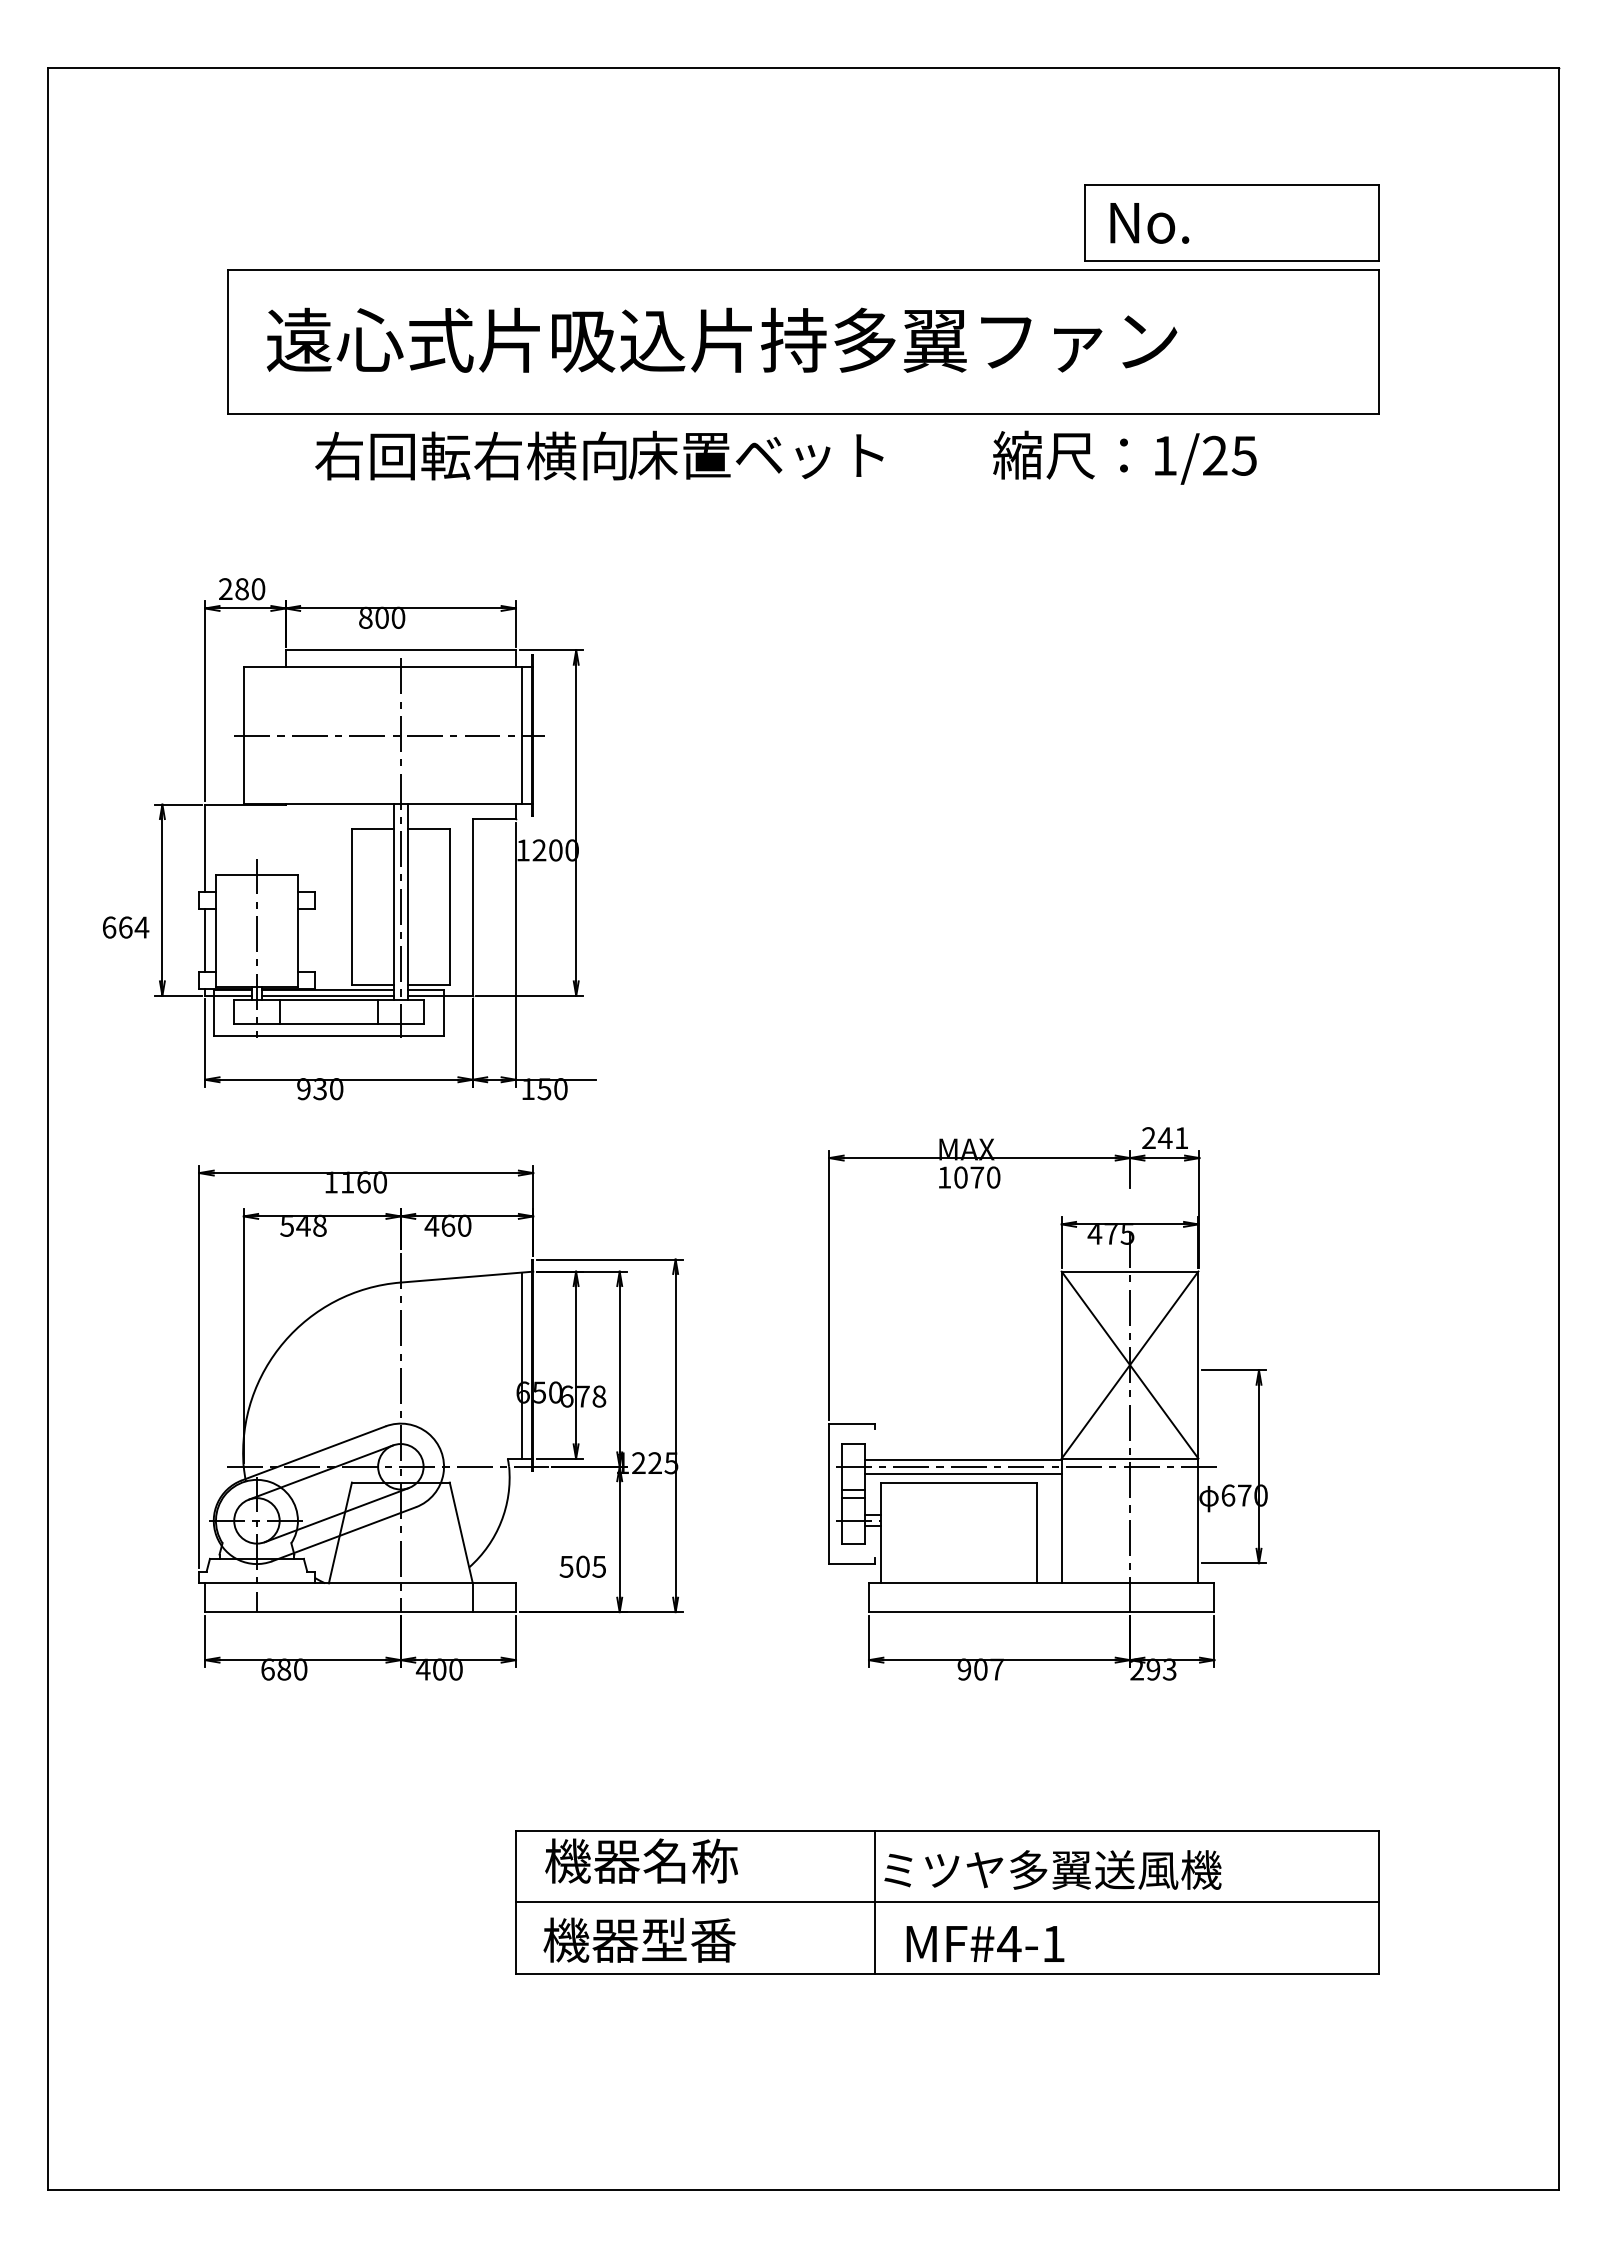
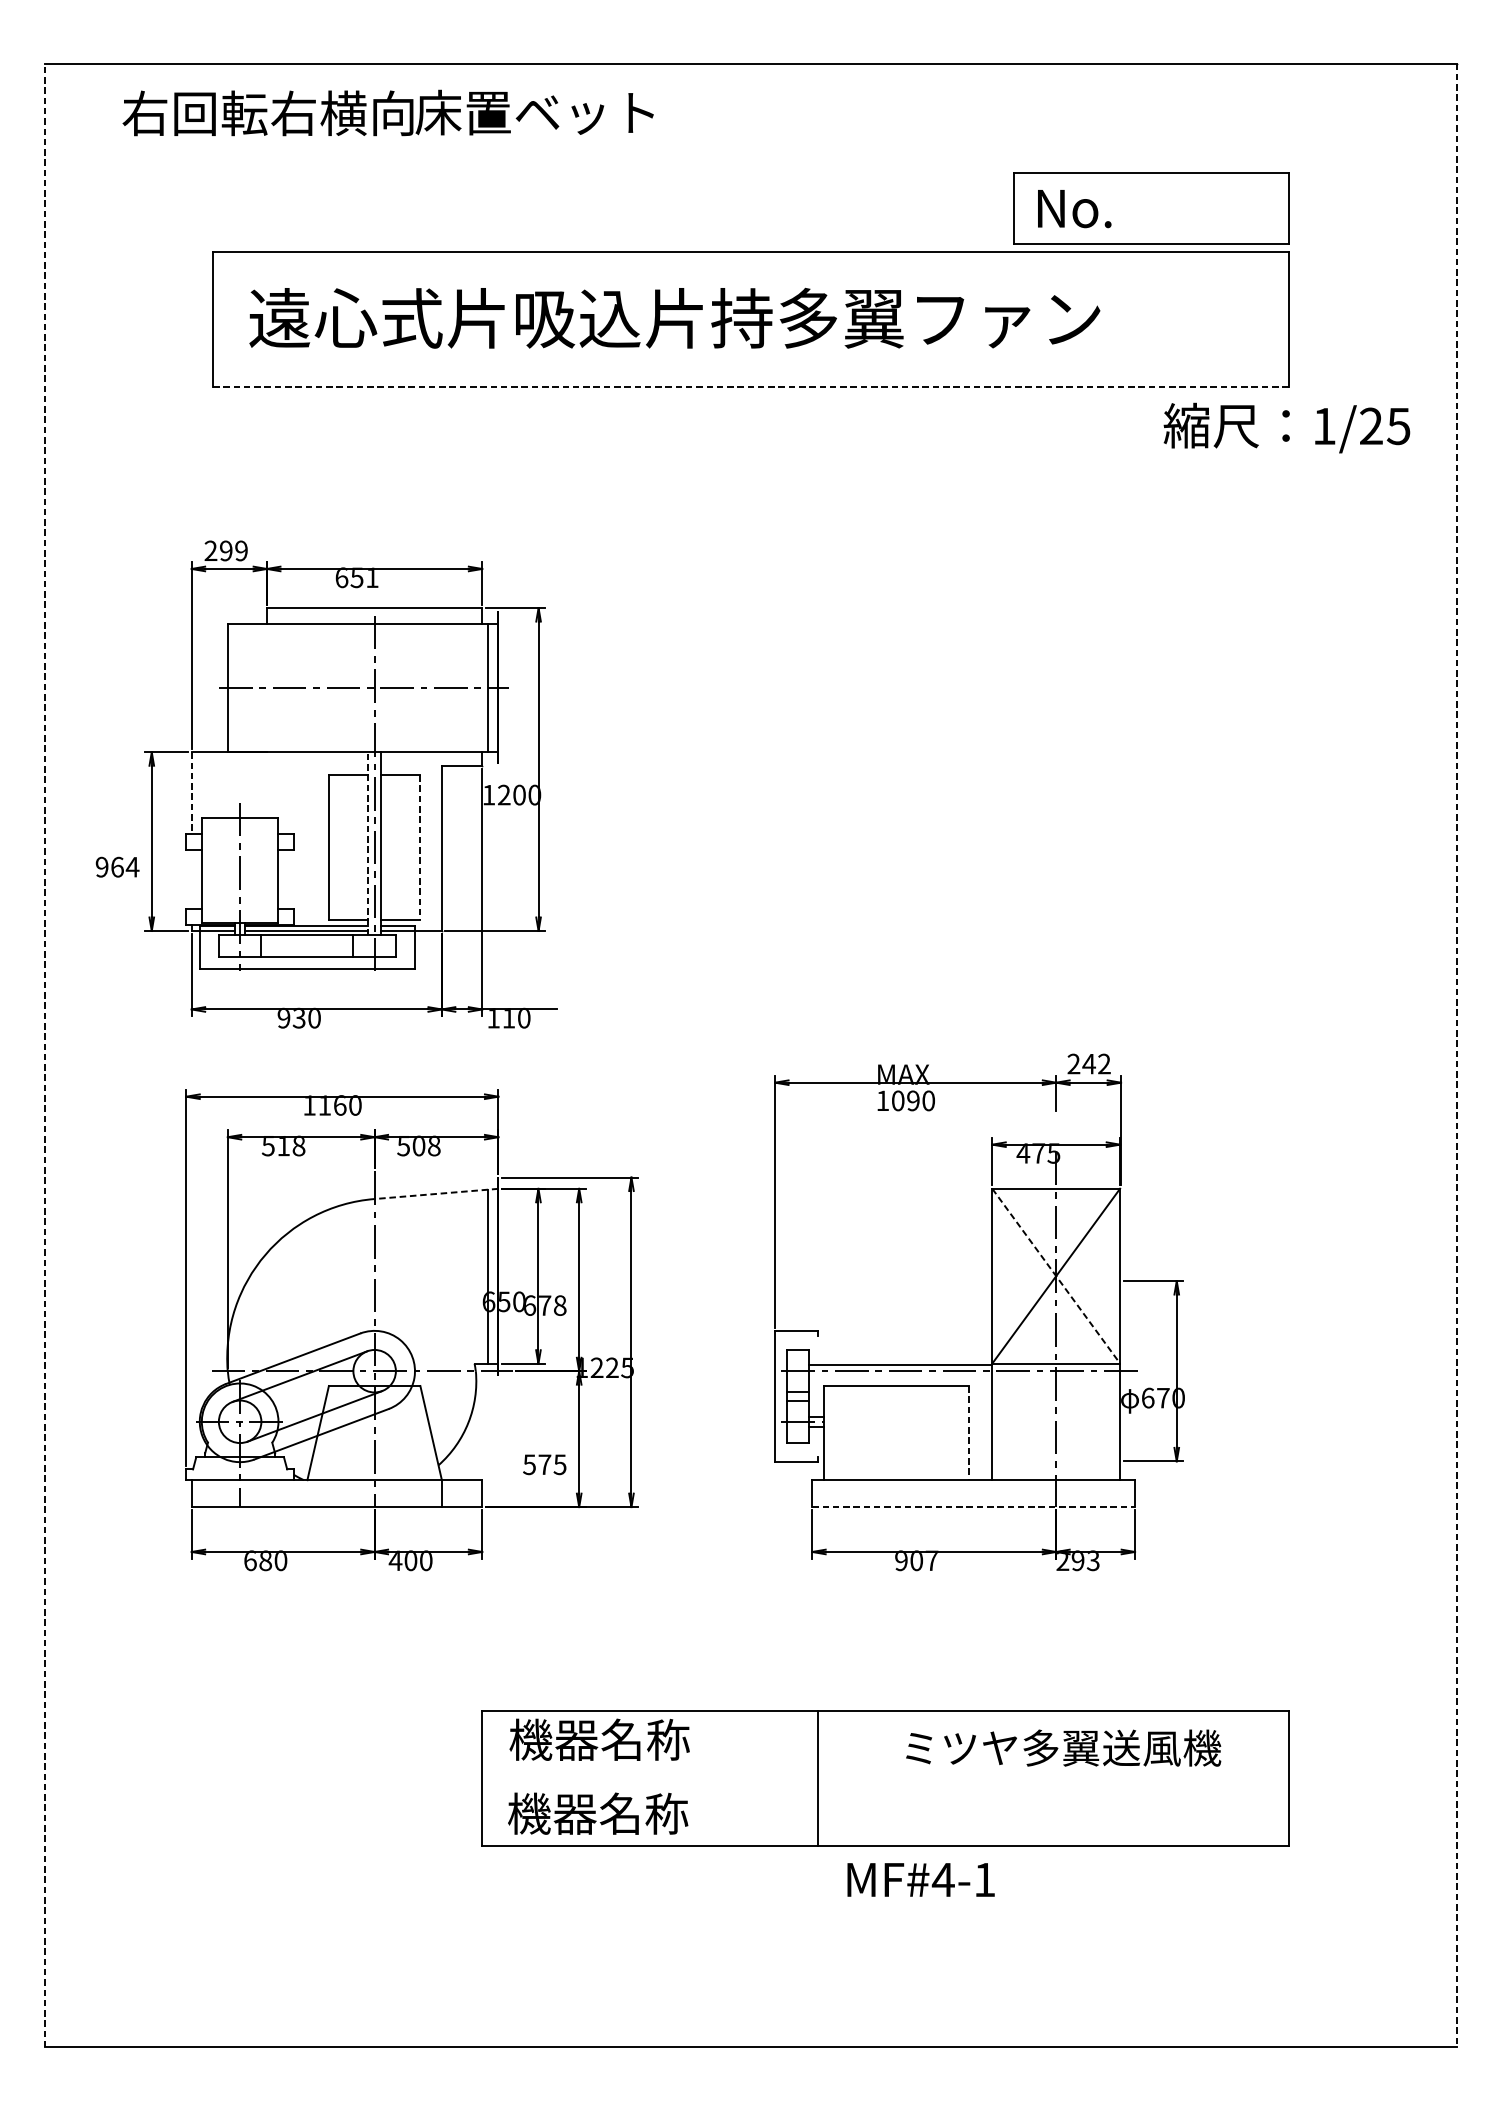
line: (803, 413) -> (751, 386), solid -> dashed
text: (599, 455) -> (388, 112), moved
text: (1124, 457) -> (1286, 427), moved
text: (250, 589) -> (234, 551), 280 -> 299
text: (382, 617) -> (357, 577), 800 -> 651
line: (205, 848) -> (192, 793), solid -> dashed
line: (393, 901) -> (367, 842), solid -> dashed
line: (449, 906) -> (420, 847), solid -> dashed
text: (109, 927) -> (102, 867), 664 -> 964
line: (205, 940) -> (192, 879), removed
text: (544, 1089) -> (508, 1018), 150 -> 110
line: (48, 1128) -> (45, 1055), solid -> dashed
line: (1558, 1129) -> (1456, 1055), solid -> dashed
text: (1181, 1137) -> (1104, 1063), 241 -> 242
text: (977, 1177) -> (913, 1100), 1070 -> 1090
text: (447, 1225) -> (418, 1145), 460 -> 508
text: (303, 1226) -> (283, 1146), 548 -> 518
line: (466, 1277) -> (436, 1194), solid -> dashed
line: (1130, 1365) -> (1056, 1276), solid -> dashed
line: (963, 1473) -> (900, 1377), removed
line: (1036, 1533) -> (968, 1433), solid -> dashed
text: (582, 1566) -> (544, 1464), 505 -> 575
line: (1041, 1612) -> (973, 1507), solid -> dashed
text: (1052, 1869) -> (1063, 1747), moved
line: (947, 1902) -> (885, 1778), removed
text: (688, 1939) -> (643, 1813), 機器型番 -> 機器名称
text: (985, 1943) -> (921, 1879), moved

